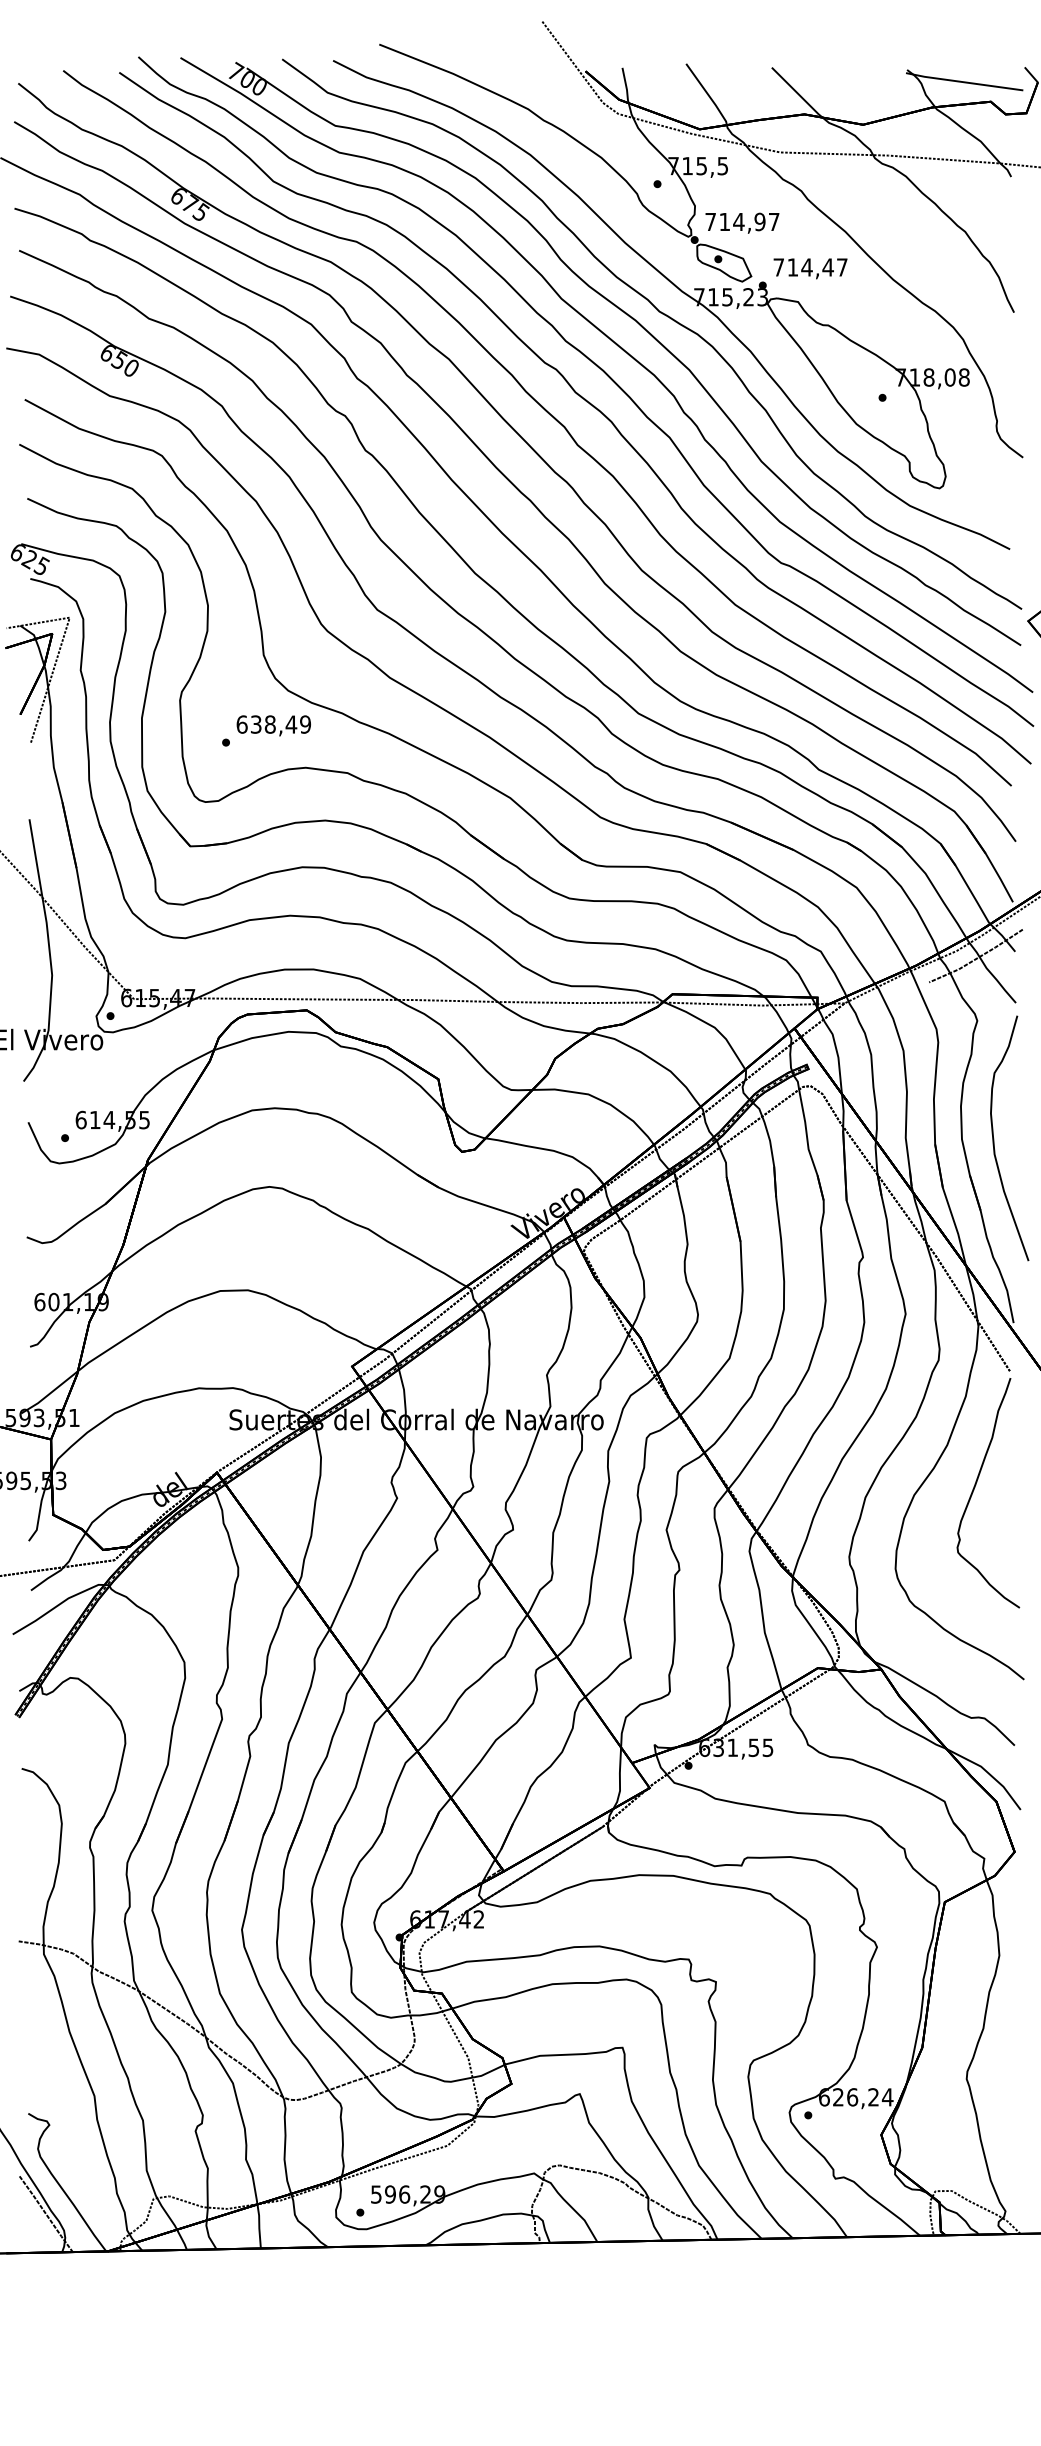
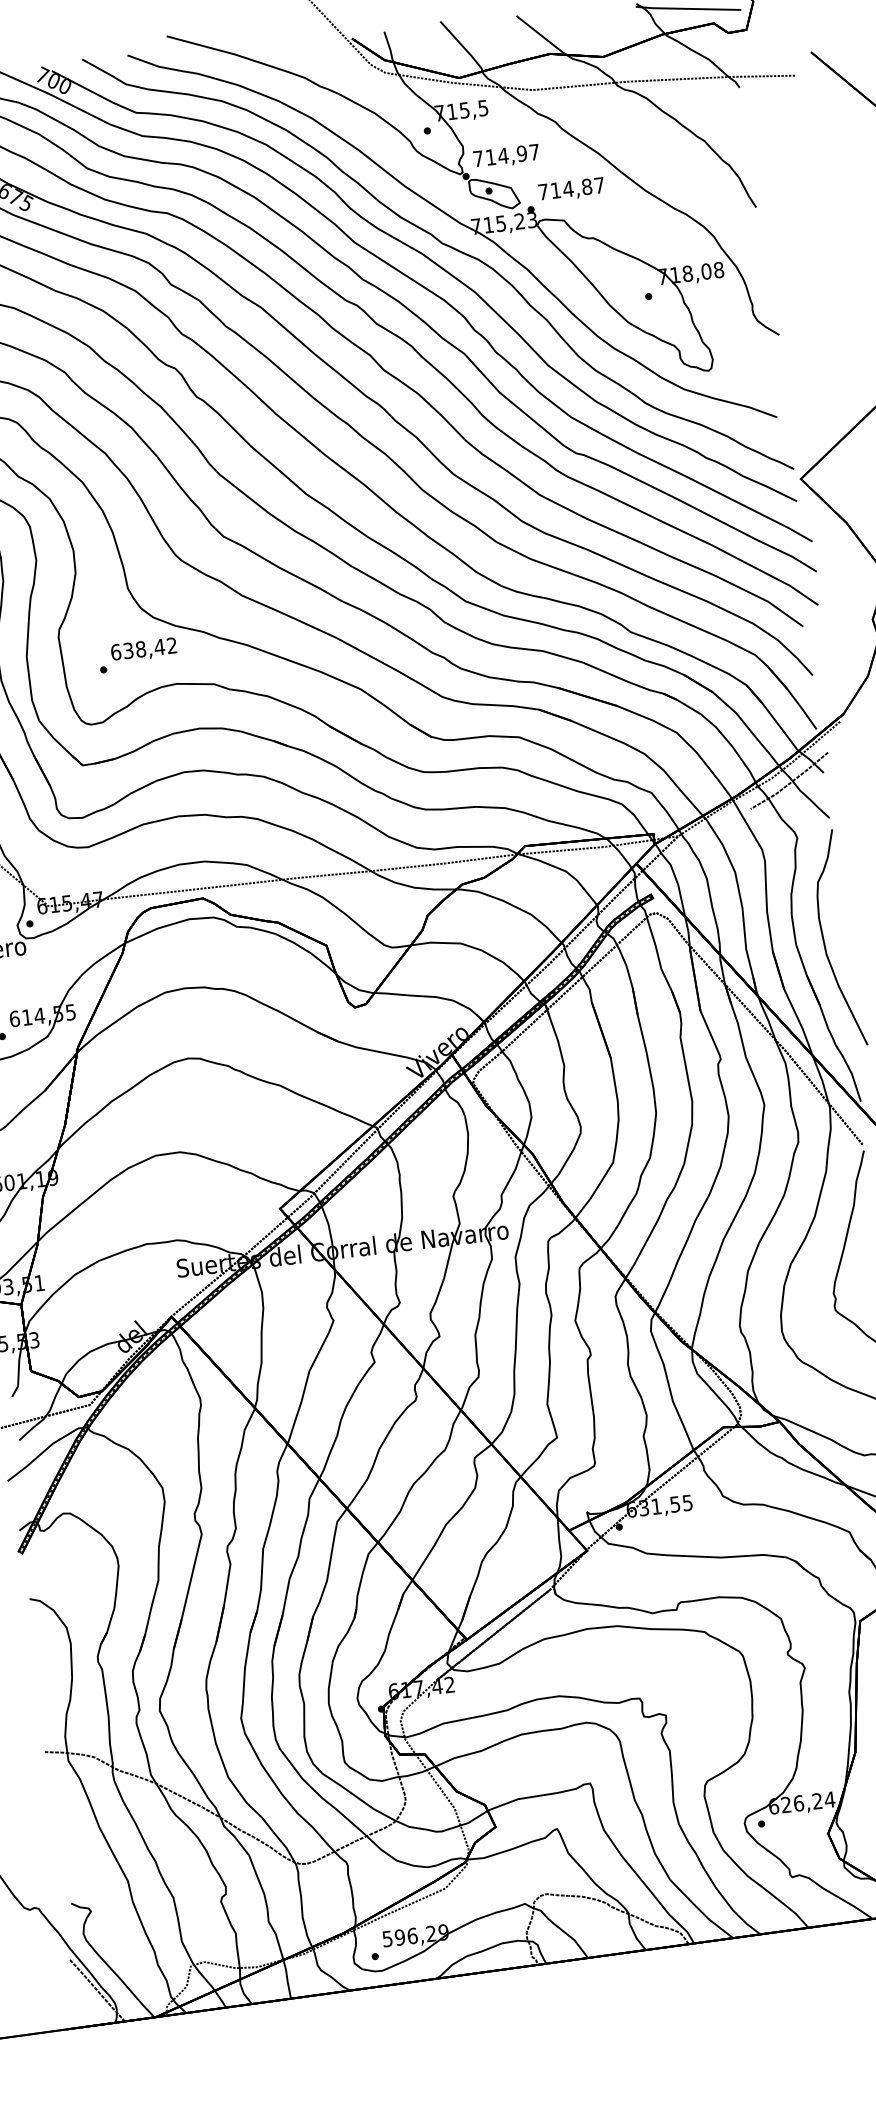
text: (827, 267) -> (586, 187), 714,47 -> 714,87
text: (305, 724) -> (172, 645), 638,49 -> 638,42

